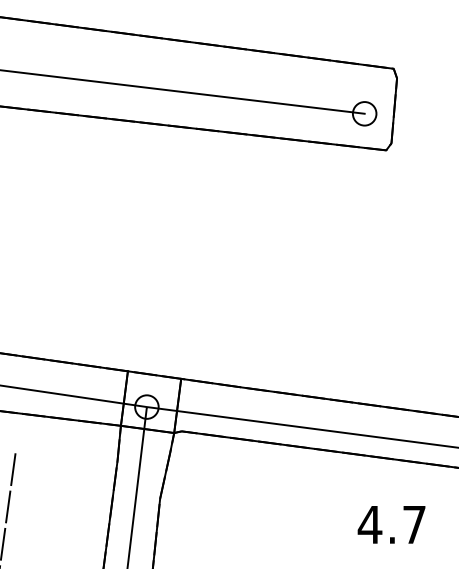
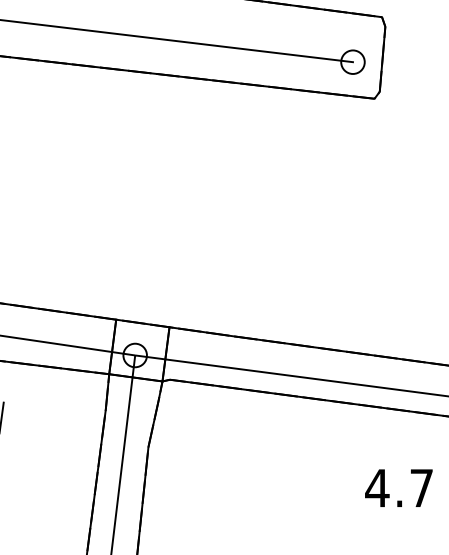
text: (391, 524) -> (398, 487), moved

